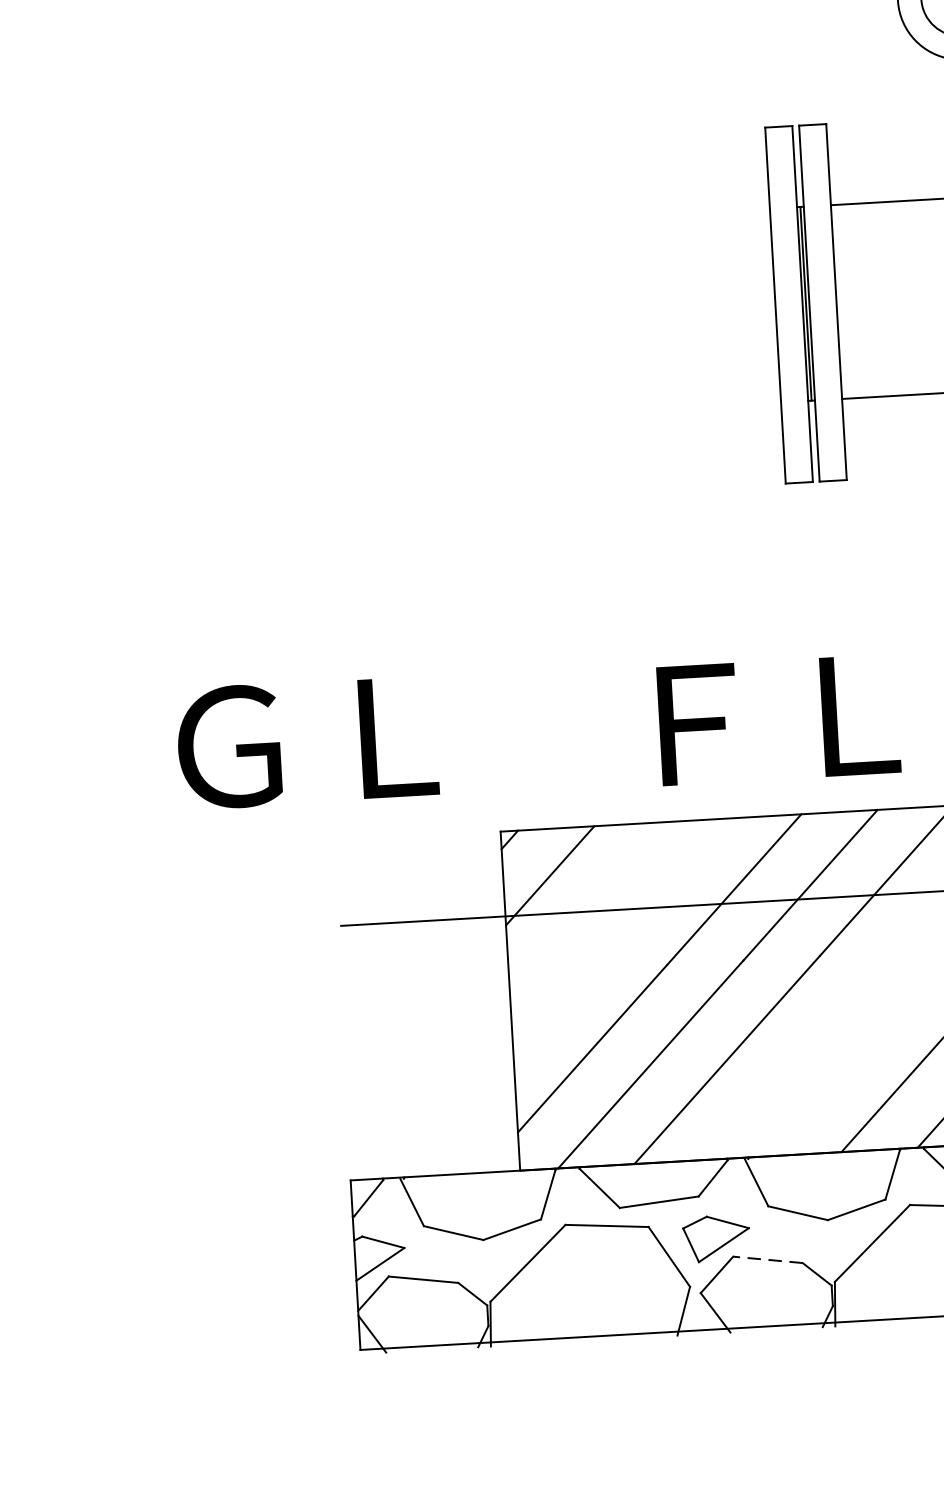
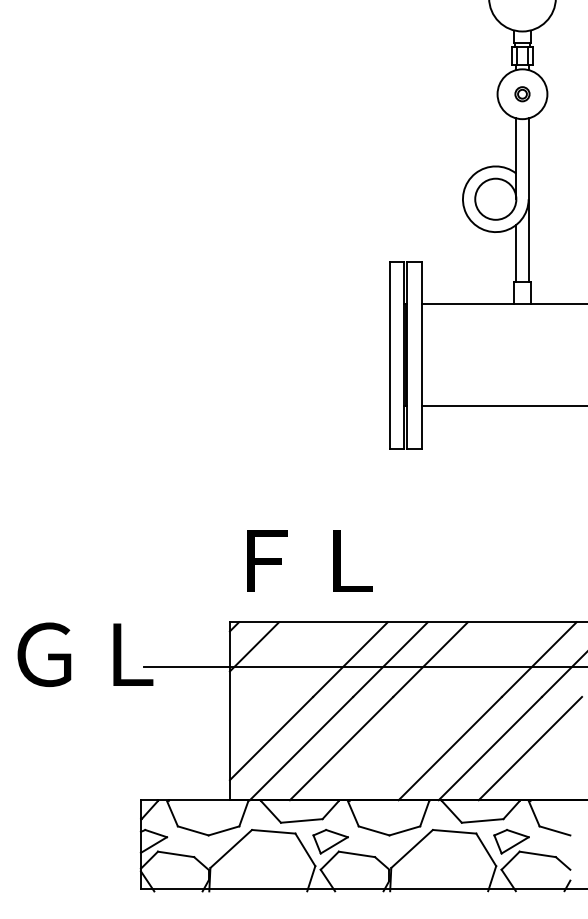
text: (777, 718) -> (309, 560), moved
text: (307, 742) -> (85, 654), moved
line: (767, 1260) -> (356, 854), dashed -> solid

